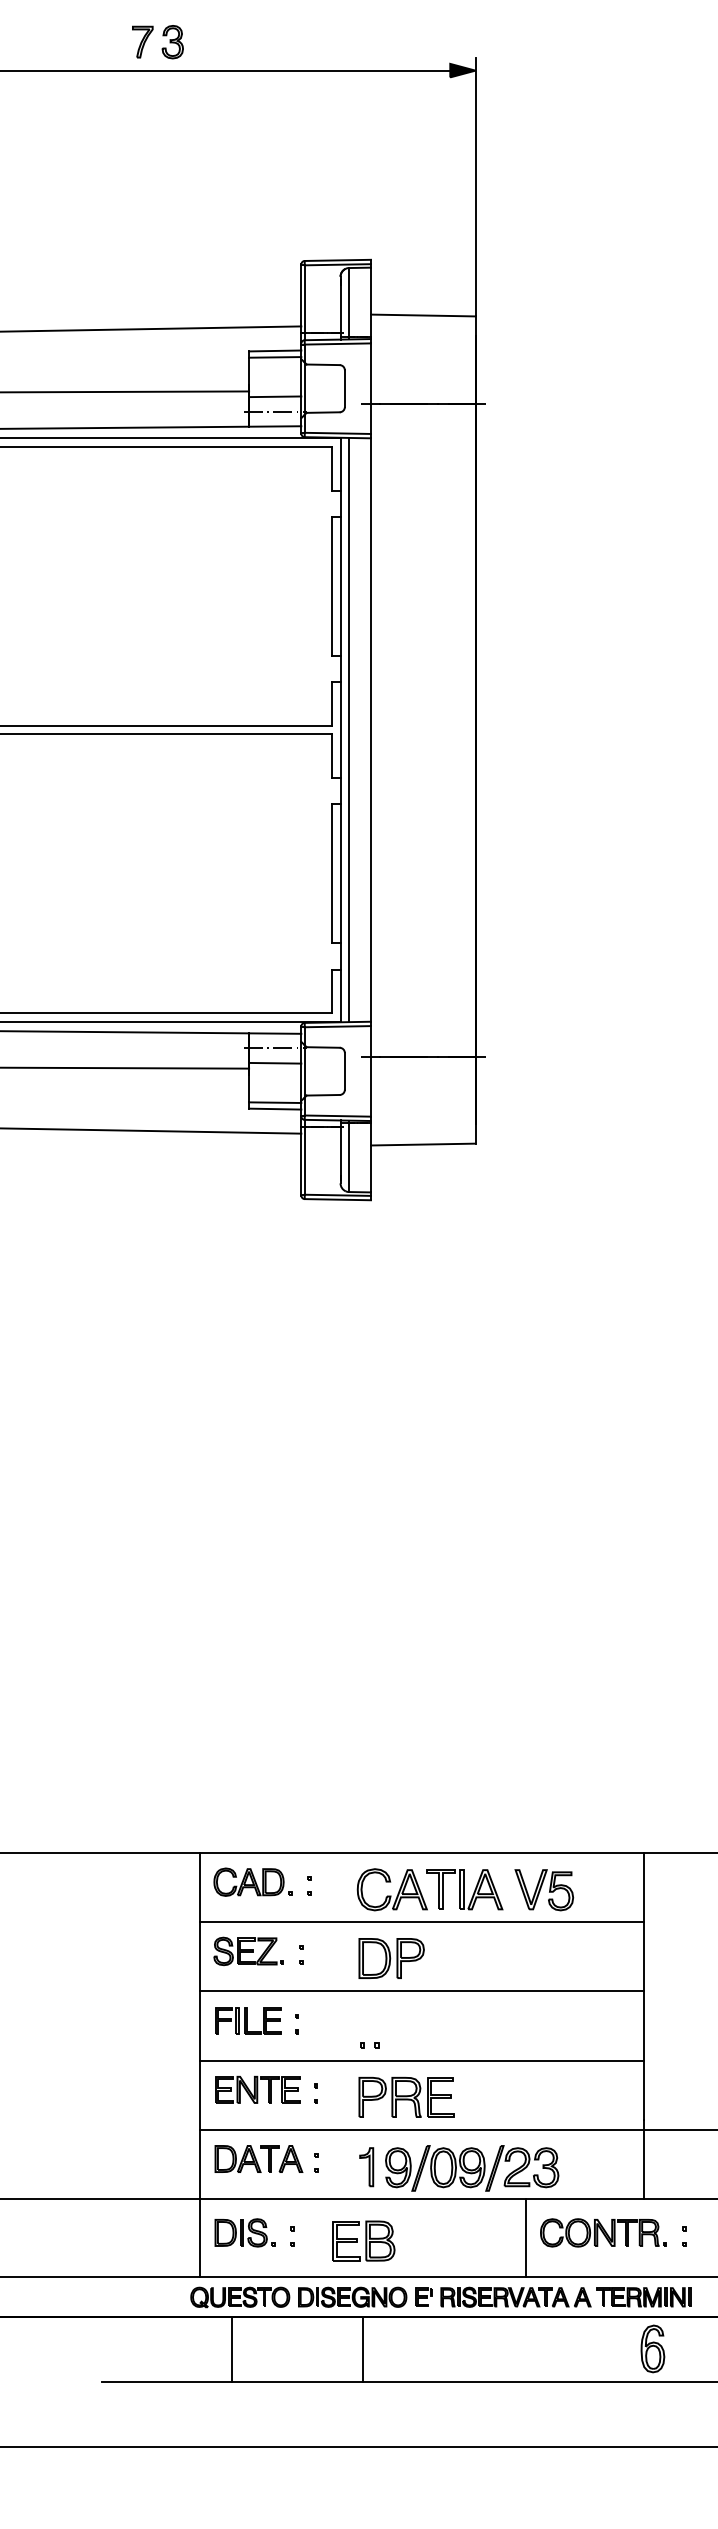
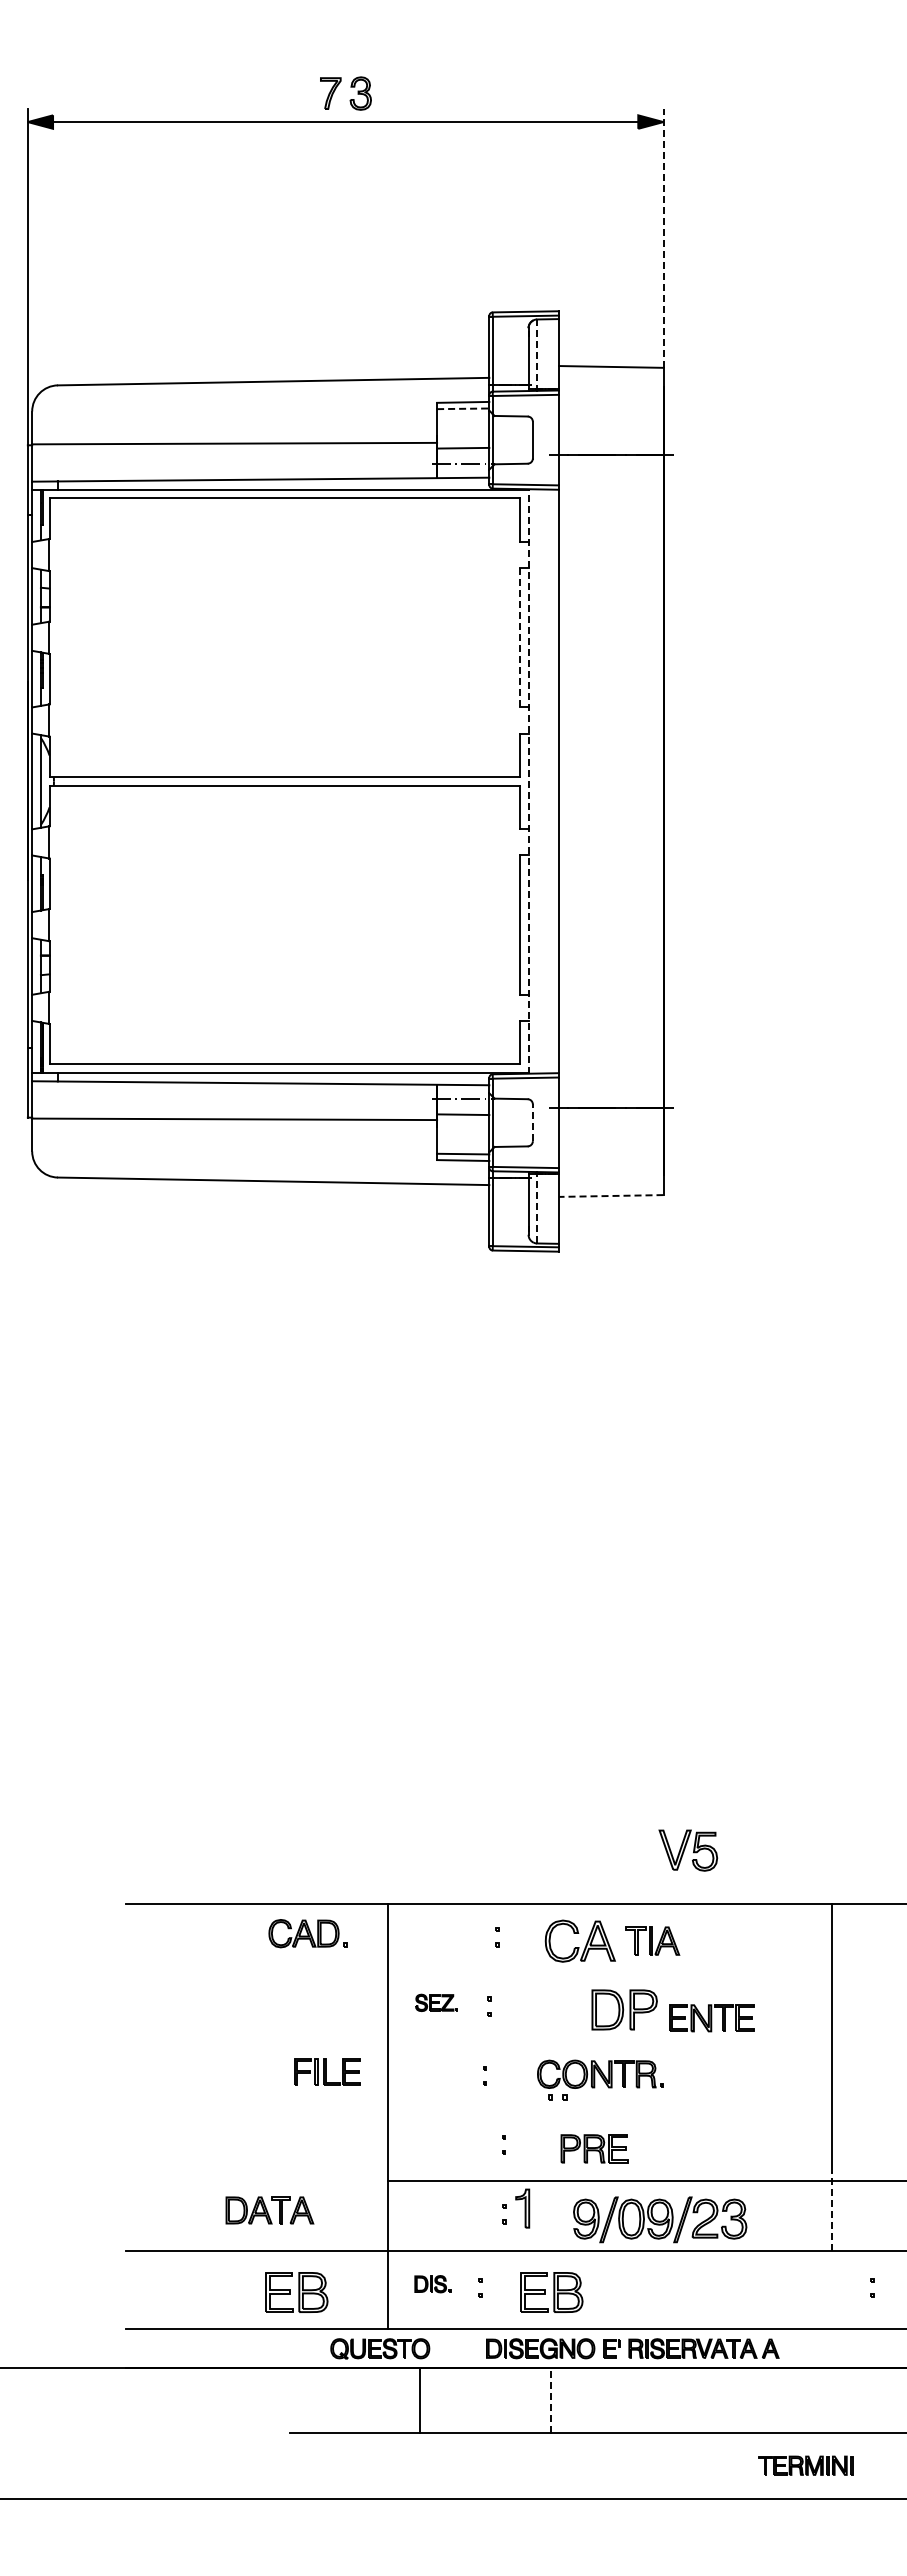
line: (475, 186) -> (663, 237), solid -> dashed
line: (349, 303) -> (537, 354), solid -> dashed
line: (275, 357) -> (463, 408), solid -> dashed
line: (331, 586) -> (519, 637), solid -> dashed
line: (340, 729) -> (528, 780), solid -> dashed
line: (349, 730) -> (537, 781), removed
line: (344, 1071) -> (532, 1122), solid -> dashed
line: (422, 1145) -> (610, 1196), solid -> dashed
line: (349, 1157) -> (537, 1208), solid -> dashed
part: (252, 1882) -> (307, 1933), moved
part: (464, 1889) -> (652, 1940), size x0.7
part: (544, 1890) -> (688, 1850), moved
line: (421, 1922) -> (609, 1973), removed
part: (248, 1951) -> (436, 2002), size x0.6
part: (391, 1958) -> (624, 2009), moved
line: (421, 1991) -> (609, 2042), removed
part: (248, 2020) -> (327, 2071), moved
line: (421, 2061) -> (609, 2112), removed
part: (257, 2090) -> (711, 2018), moved
part: (406, 2097) -> (594, 2148), size x0.7
part: (258, 2159) -> (269, 2210), moved
line: (643, 2160) -> (831, 2211), solid -> dashed
part: (366, 2167) -> (522, 2208), moved
part: (244, 2232) -> (432, 2283), size x0.6
part: (603, 2232) -> (600, 2073), moved
line: (526, 2238) -> (714, 2289), removed
part: (108, 2241) -> (296, 2292), added
part: (240, 2297) -> (380, 2348), moved
part: (643, 2297) -> (805, 2465), moved
line: (362, 2349) -> (550, 2400), solid -> dashed
part: (652, 2349) -> (840, 2400), removed

